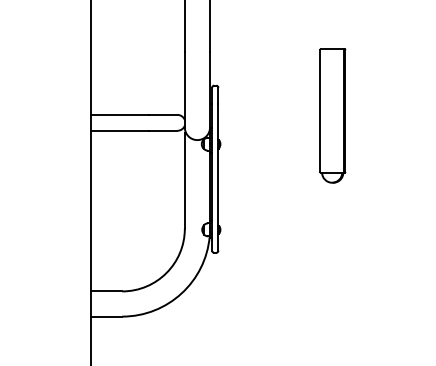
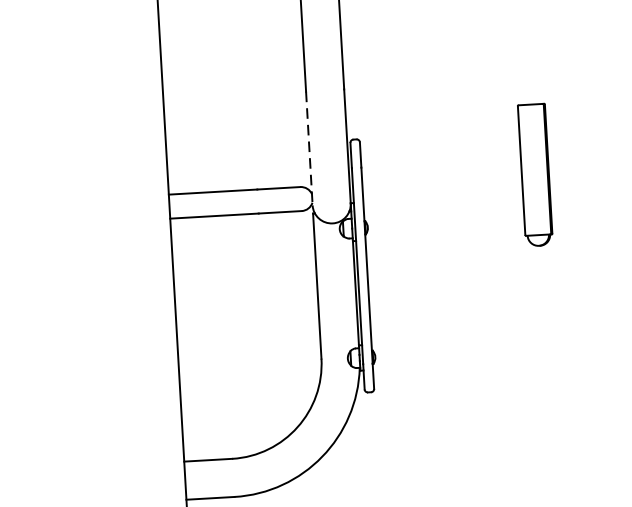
line: (184, 89) -> (308, 147), solid -> dashed
part: (332, 115) -> (534, 174), size x0.7

